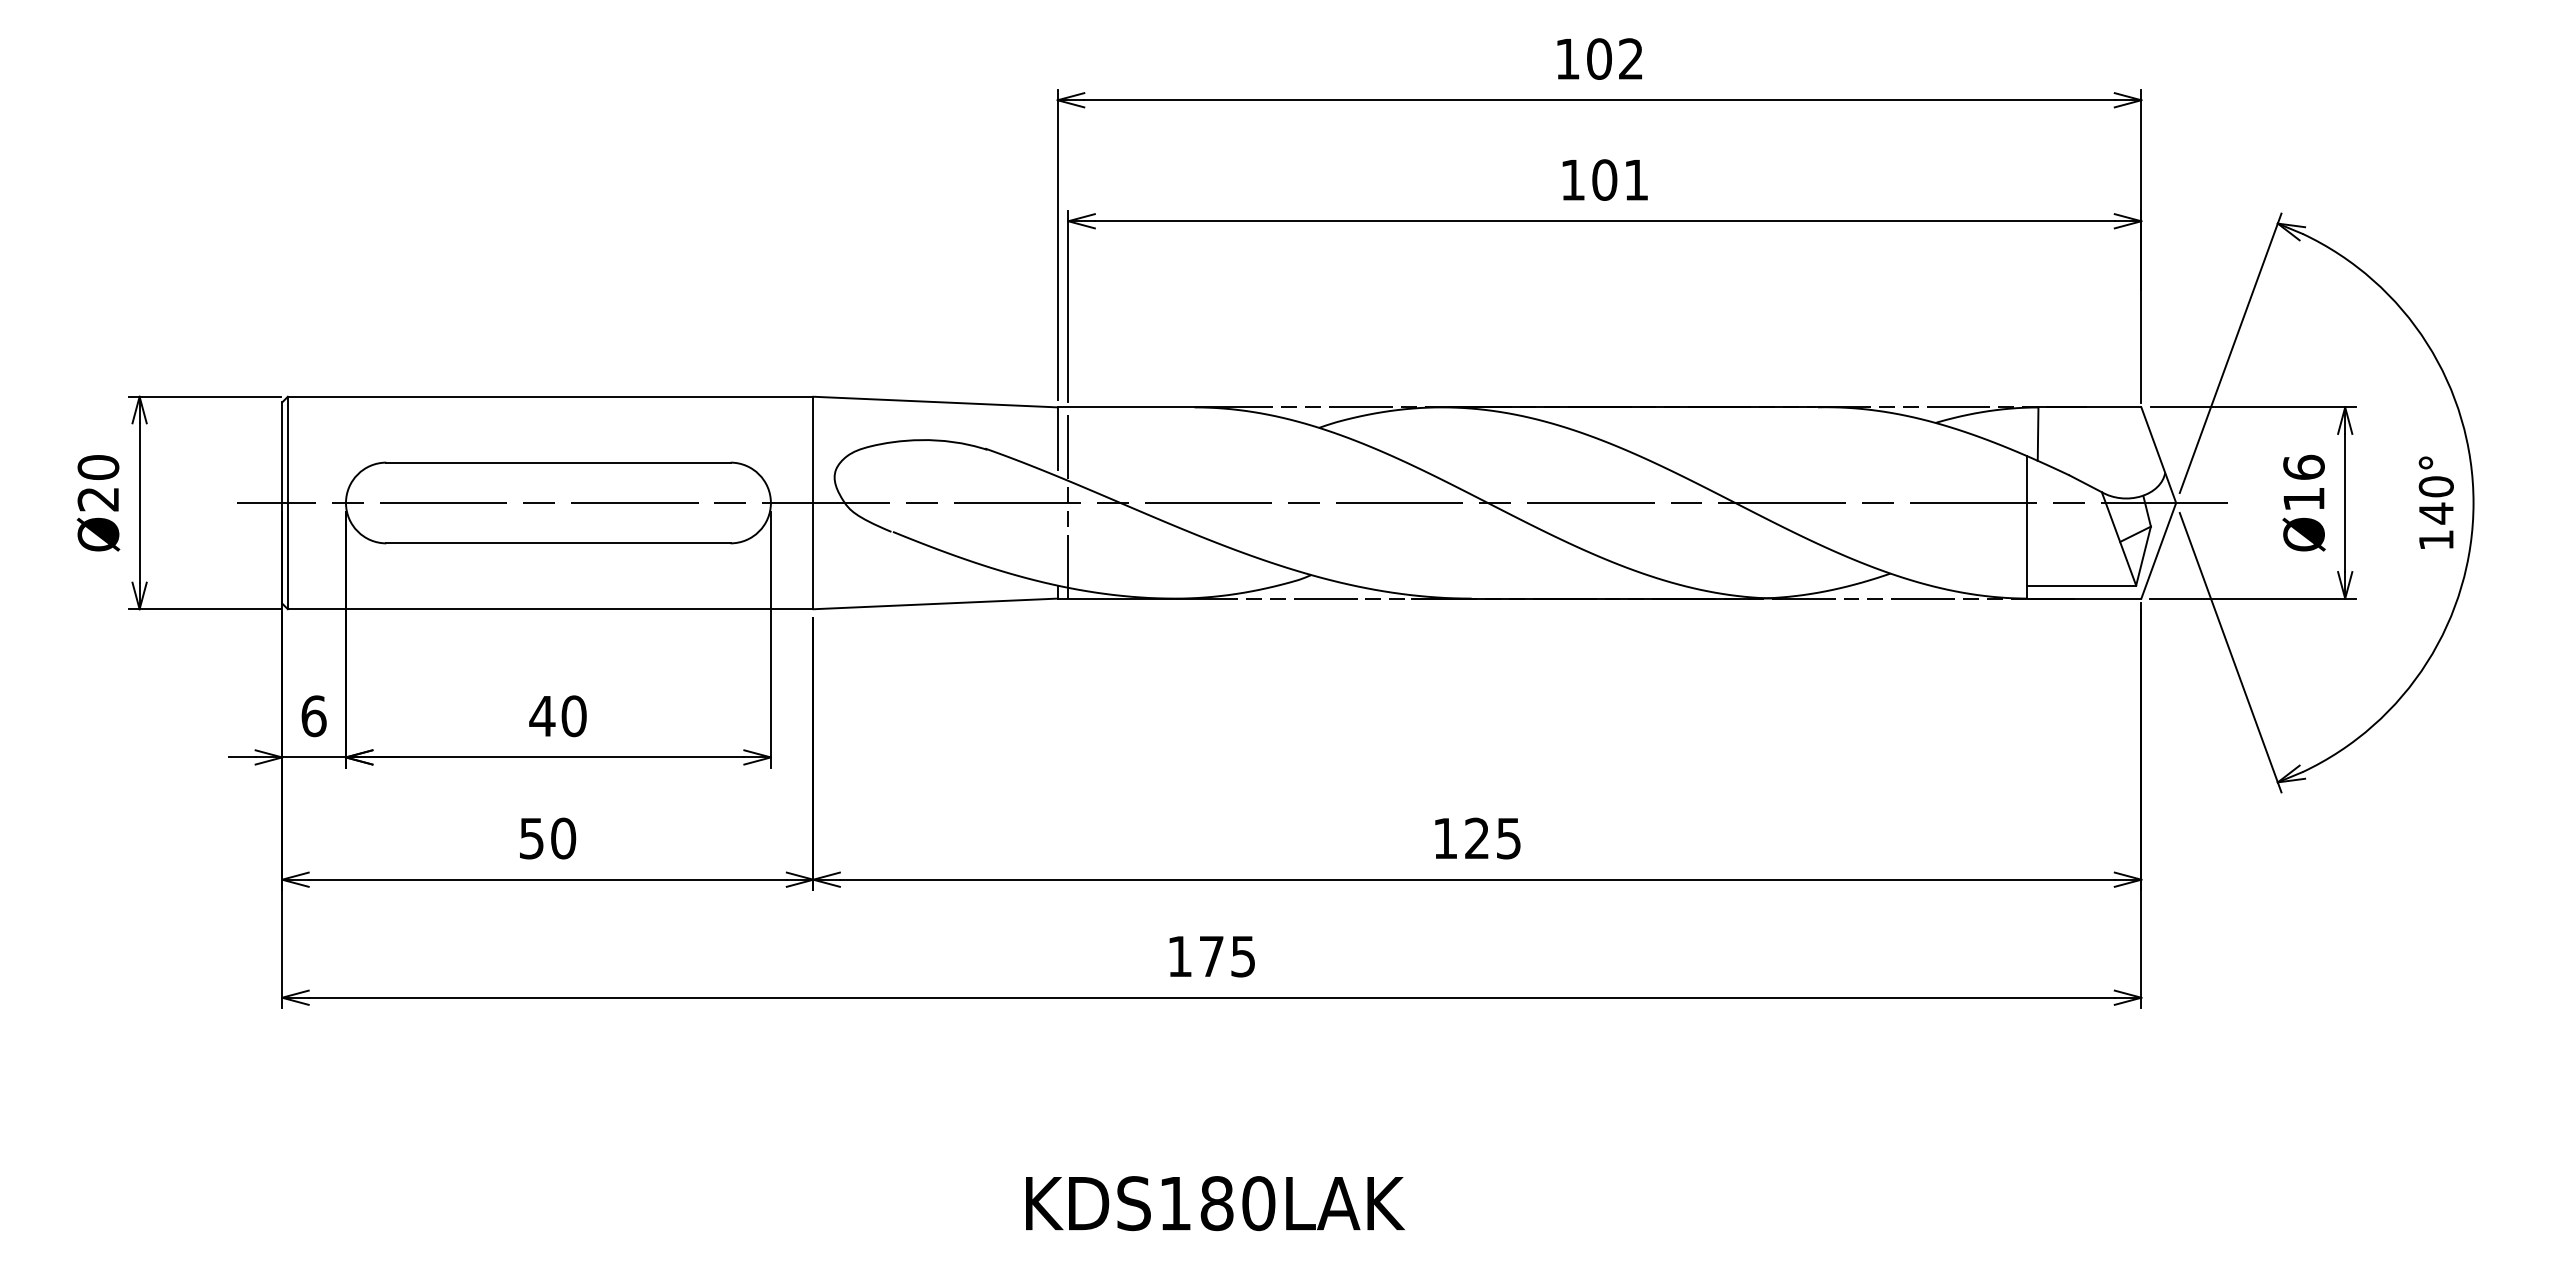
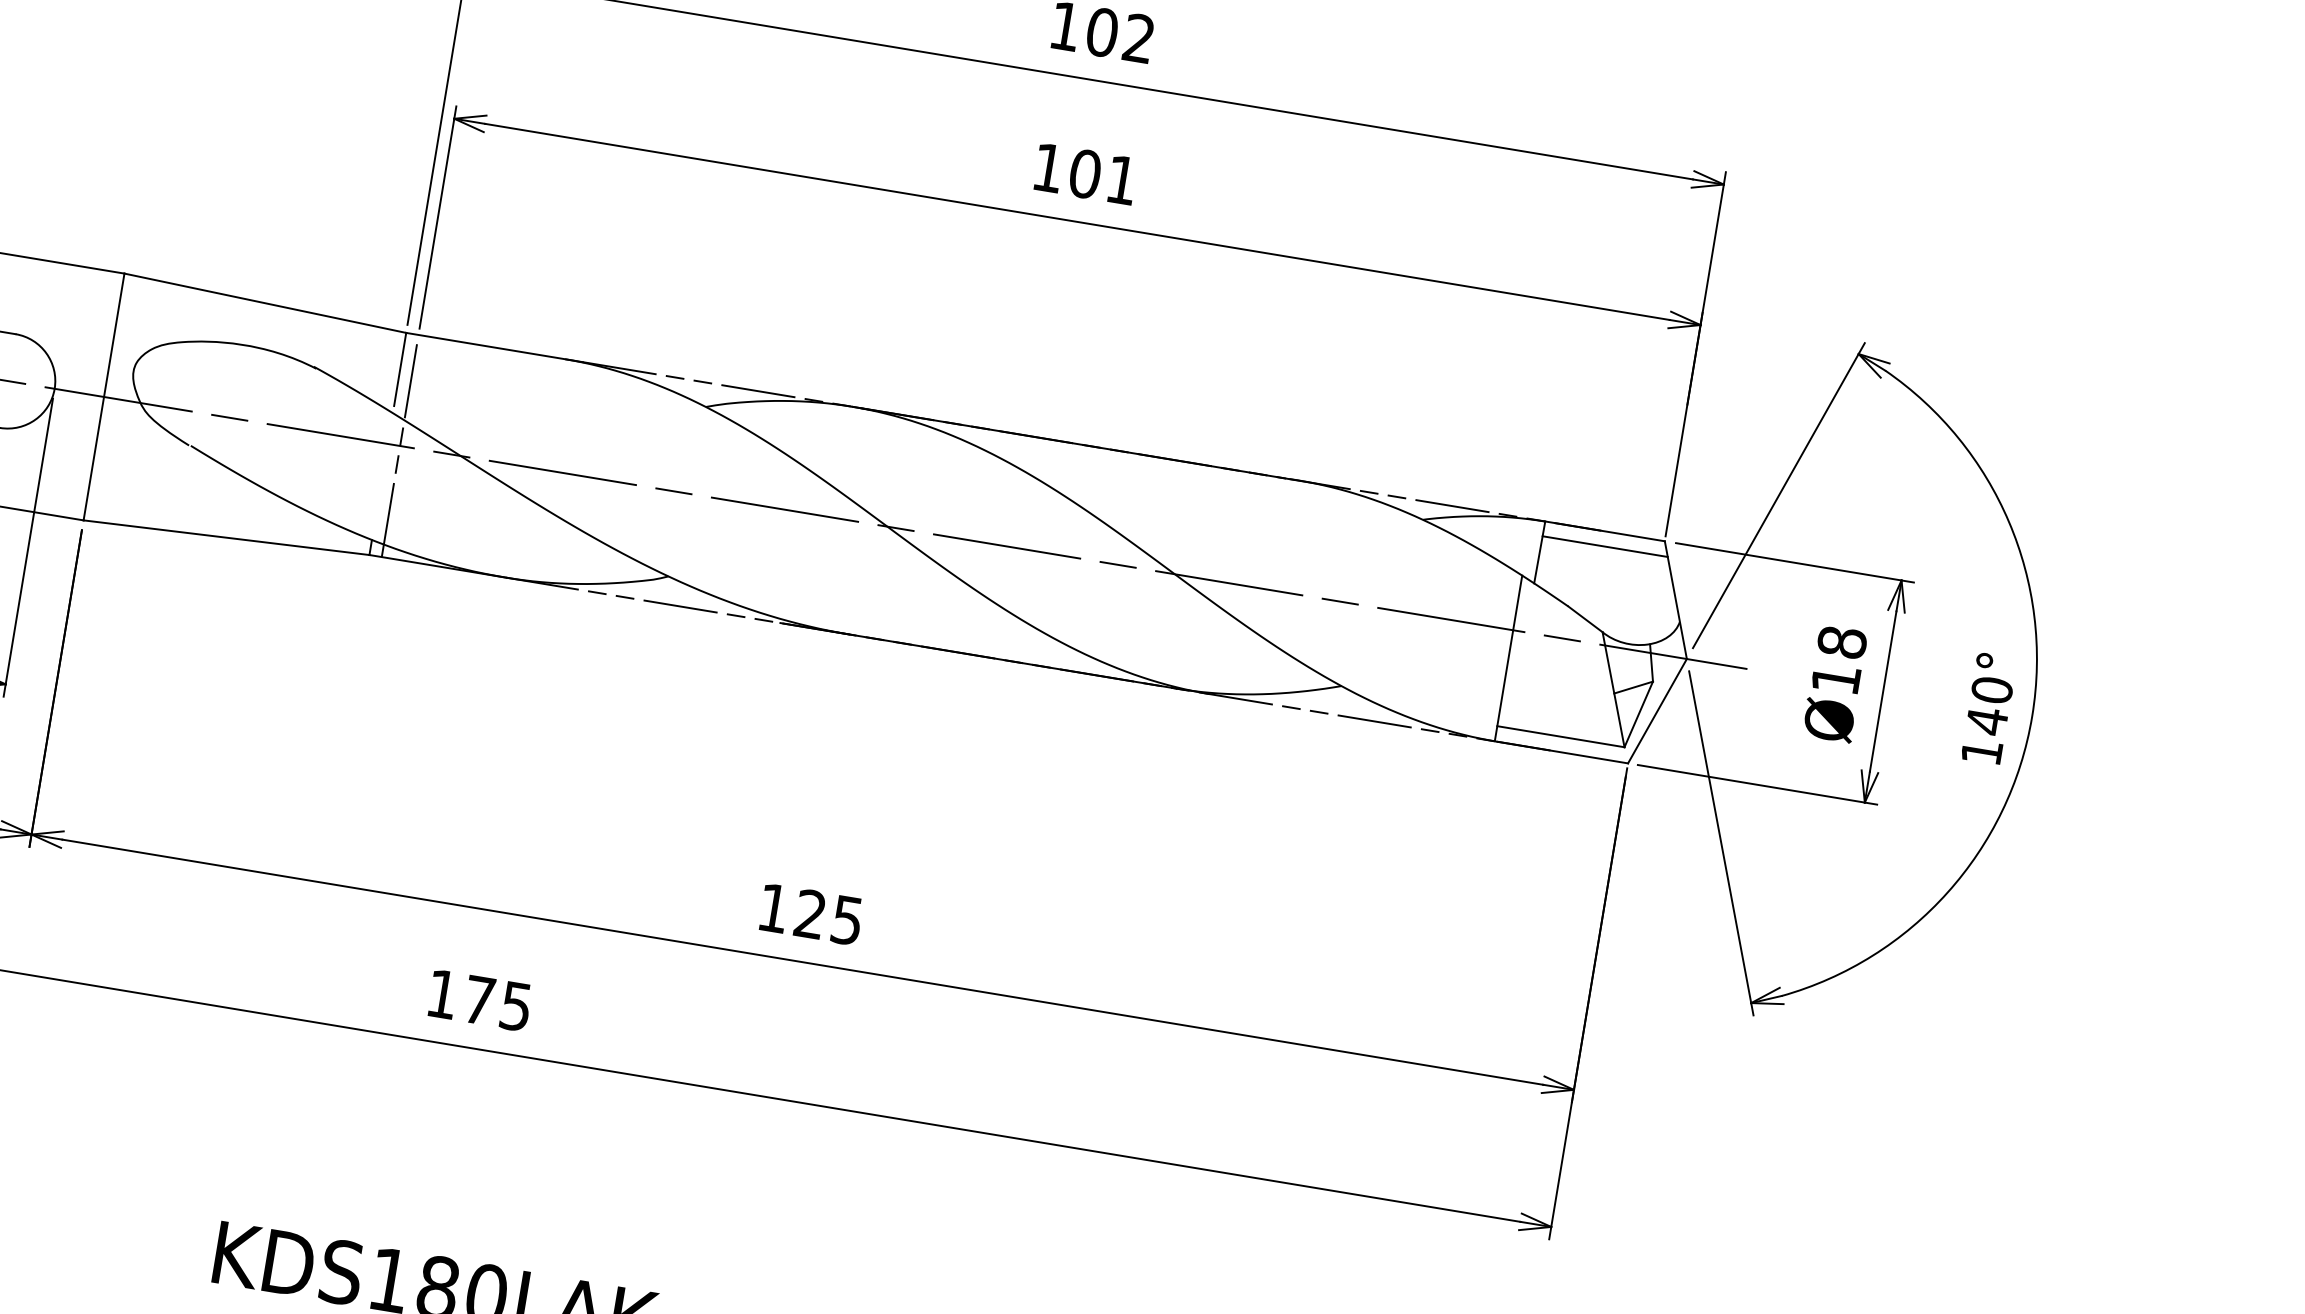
line: (2092, 420) -> (1605, 547), added
text: (2303, 466) -> (1841, 641), Ø16 -> Ø18

